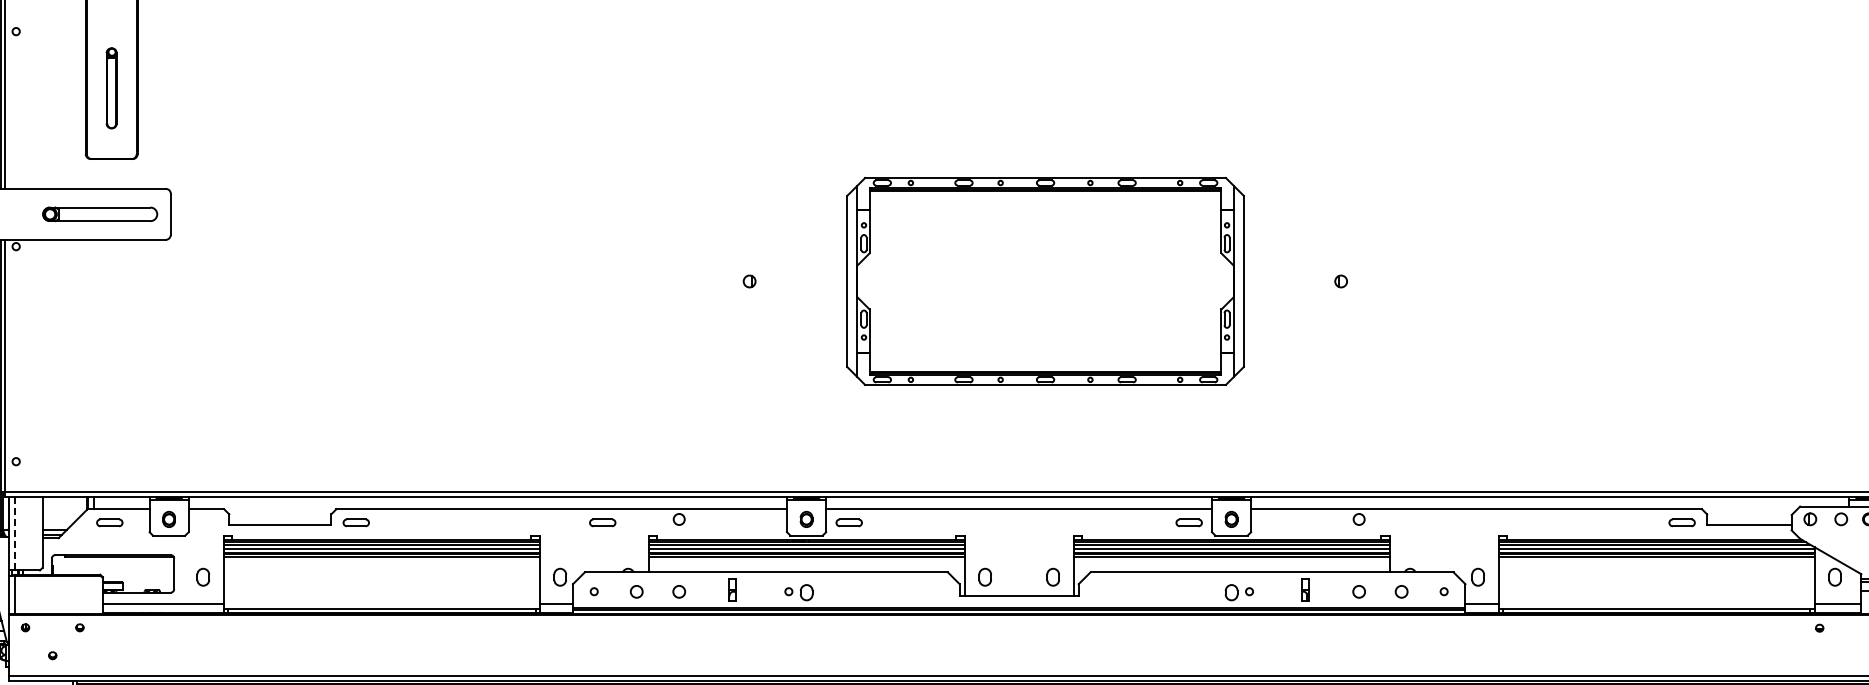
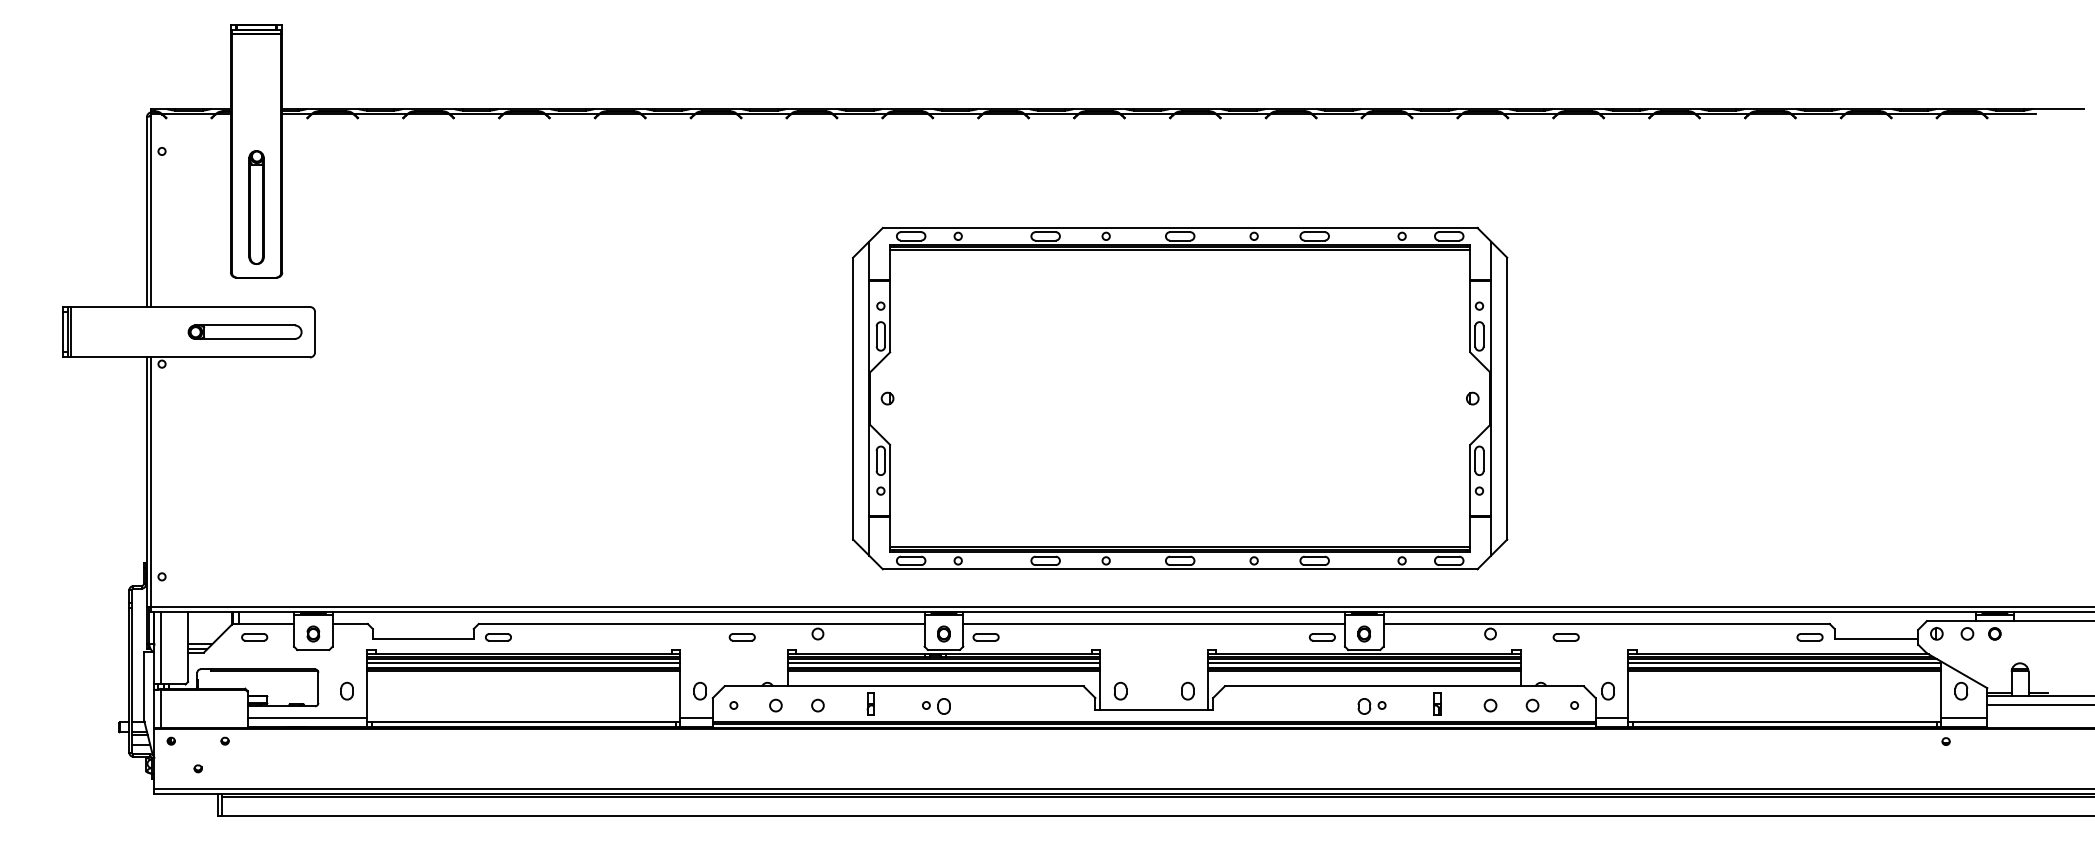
part: (111, 88) -> (256, 207), size x1.43
part: (1045, 281) -> (1180, 398), size x1.67
part: (1434, 522) -> (1565, 637), added
line: (15, 533) -> (161, 647), dashed -> solid

